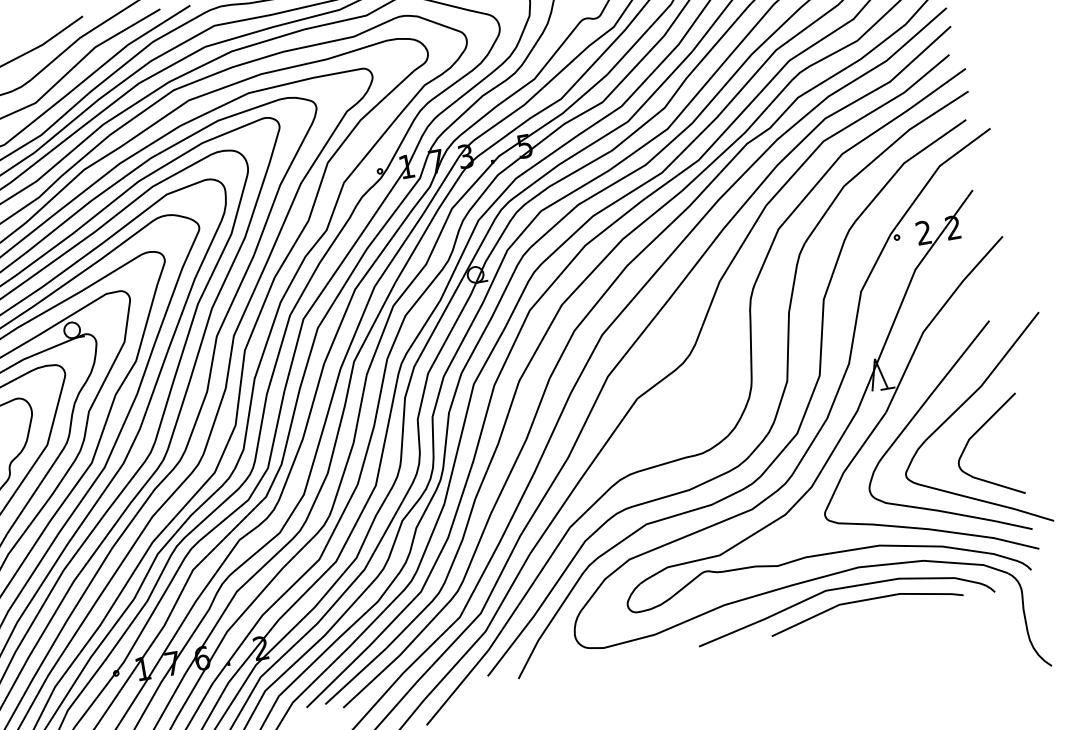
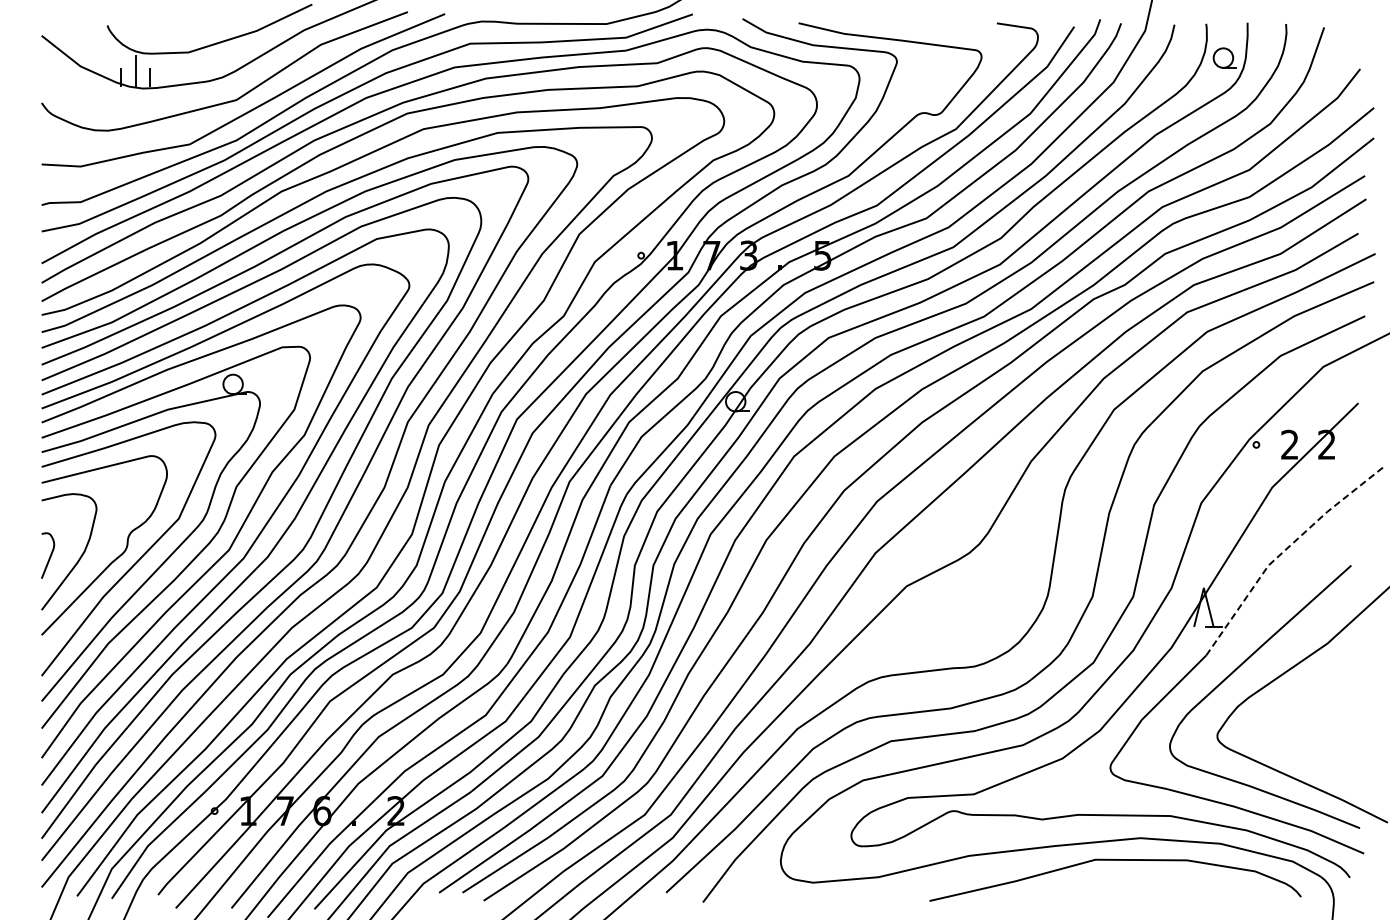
line: (934, 317) -> (1285, 550), solid -> dashed
curve: (976, 433) -> (1311, 700), removed
line: (865, 601) -> (1141, 880), removed

